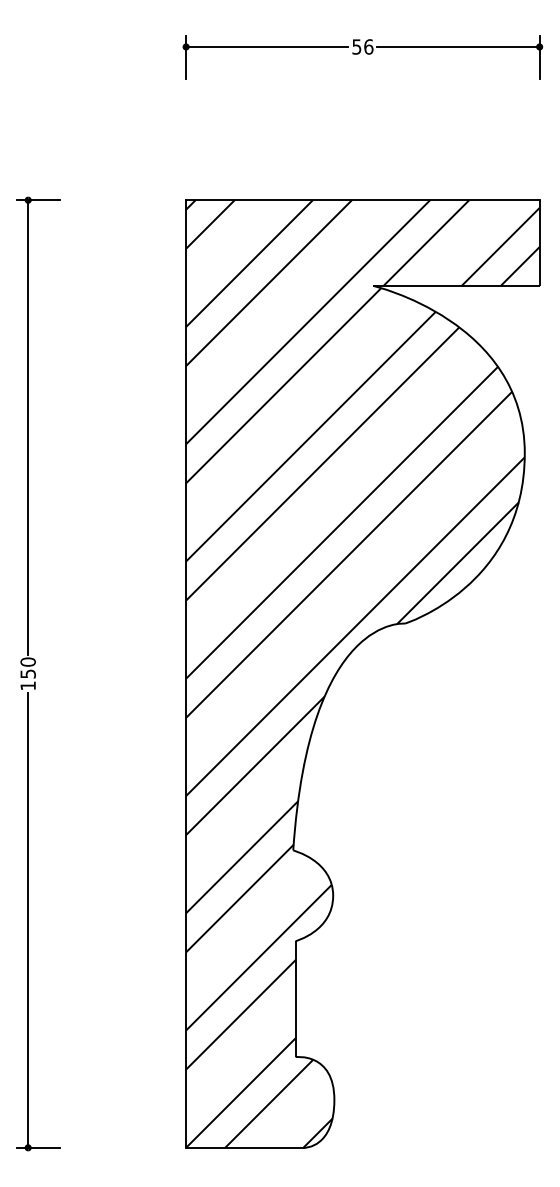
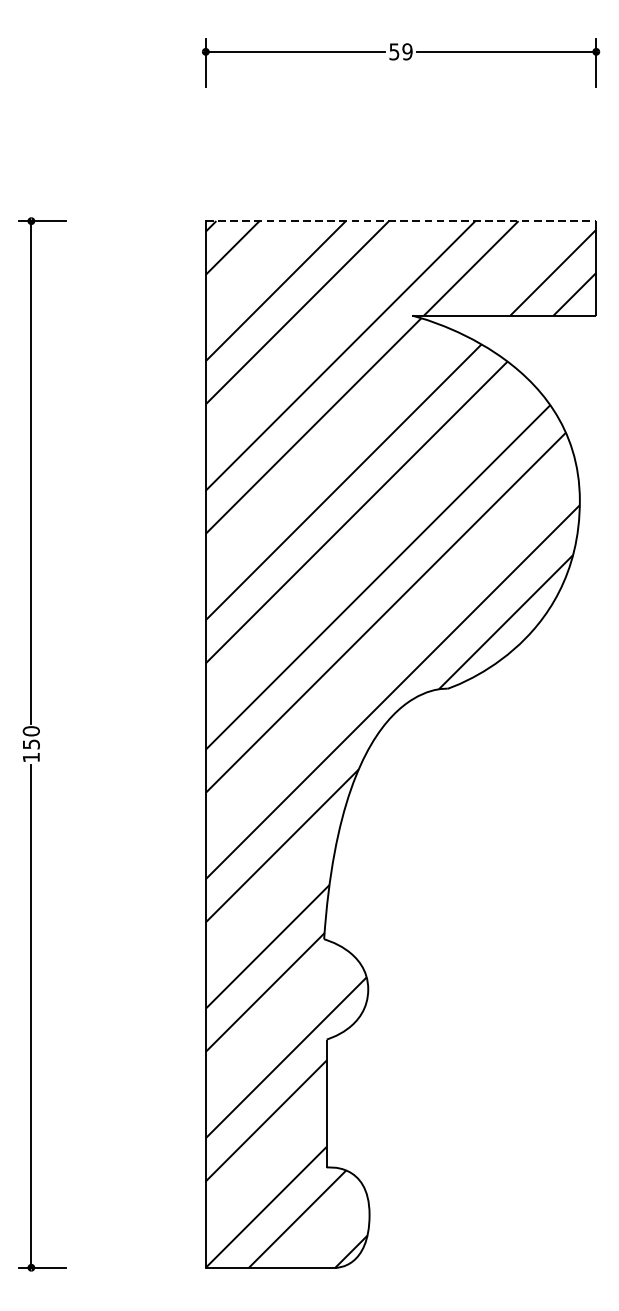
text: (368, 46) -> (407, 51), 56 -> 59
line: (362, 200) -> (400, 221), solid -> dashed

